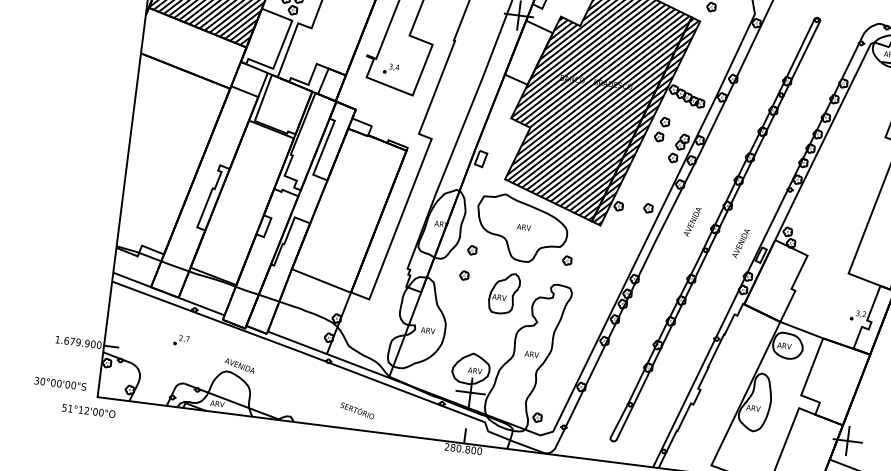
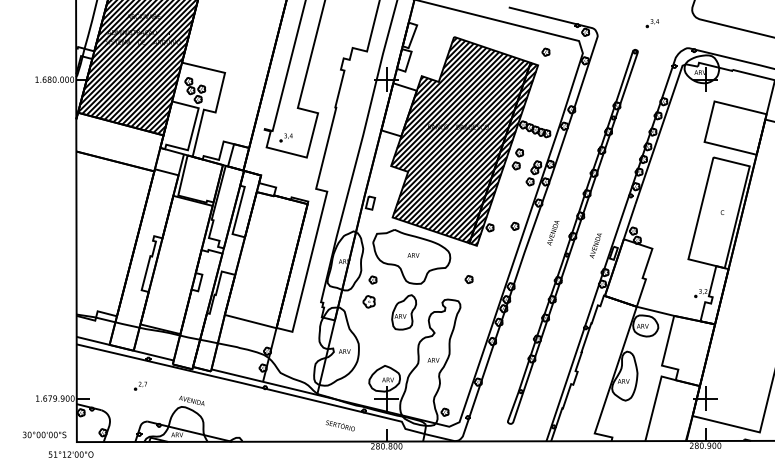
part: (566, 260) -> (468, 279), moved
part: (463, 275) -> (368, 301), size x1.6
text: (356, 410) -> (339, 425), moved

